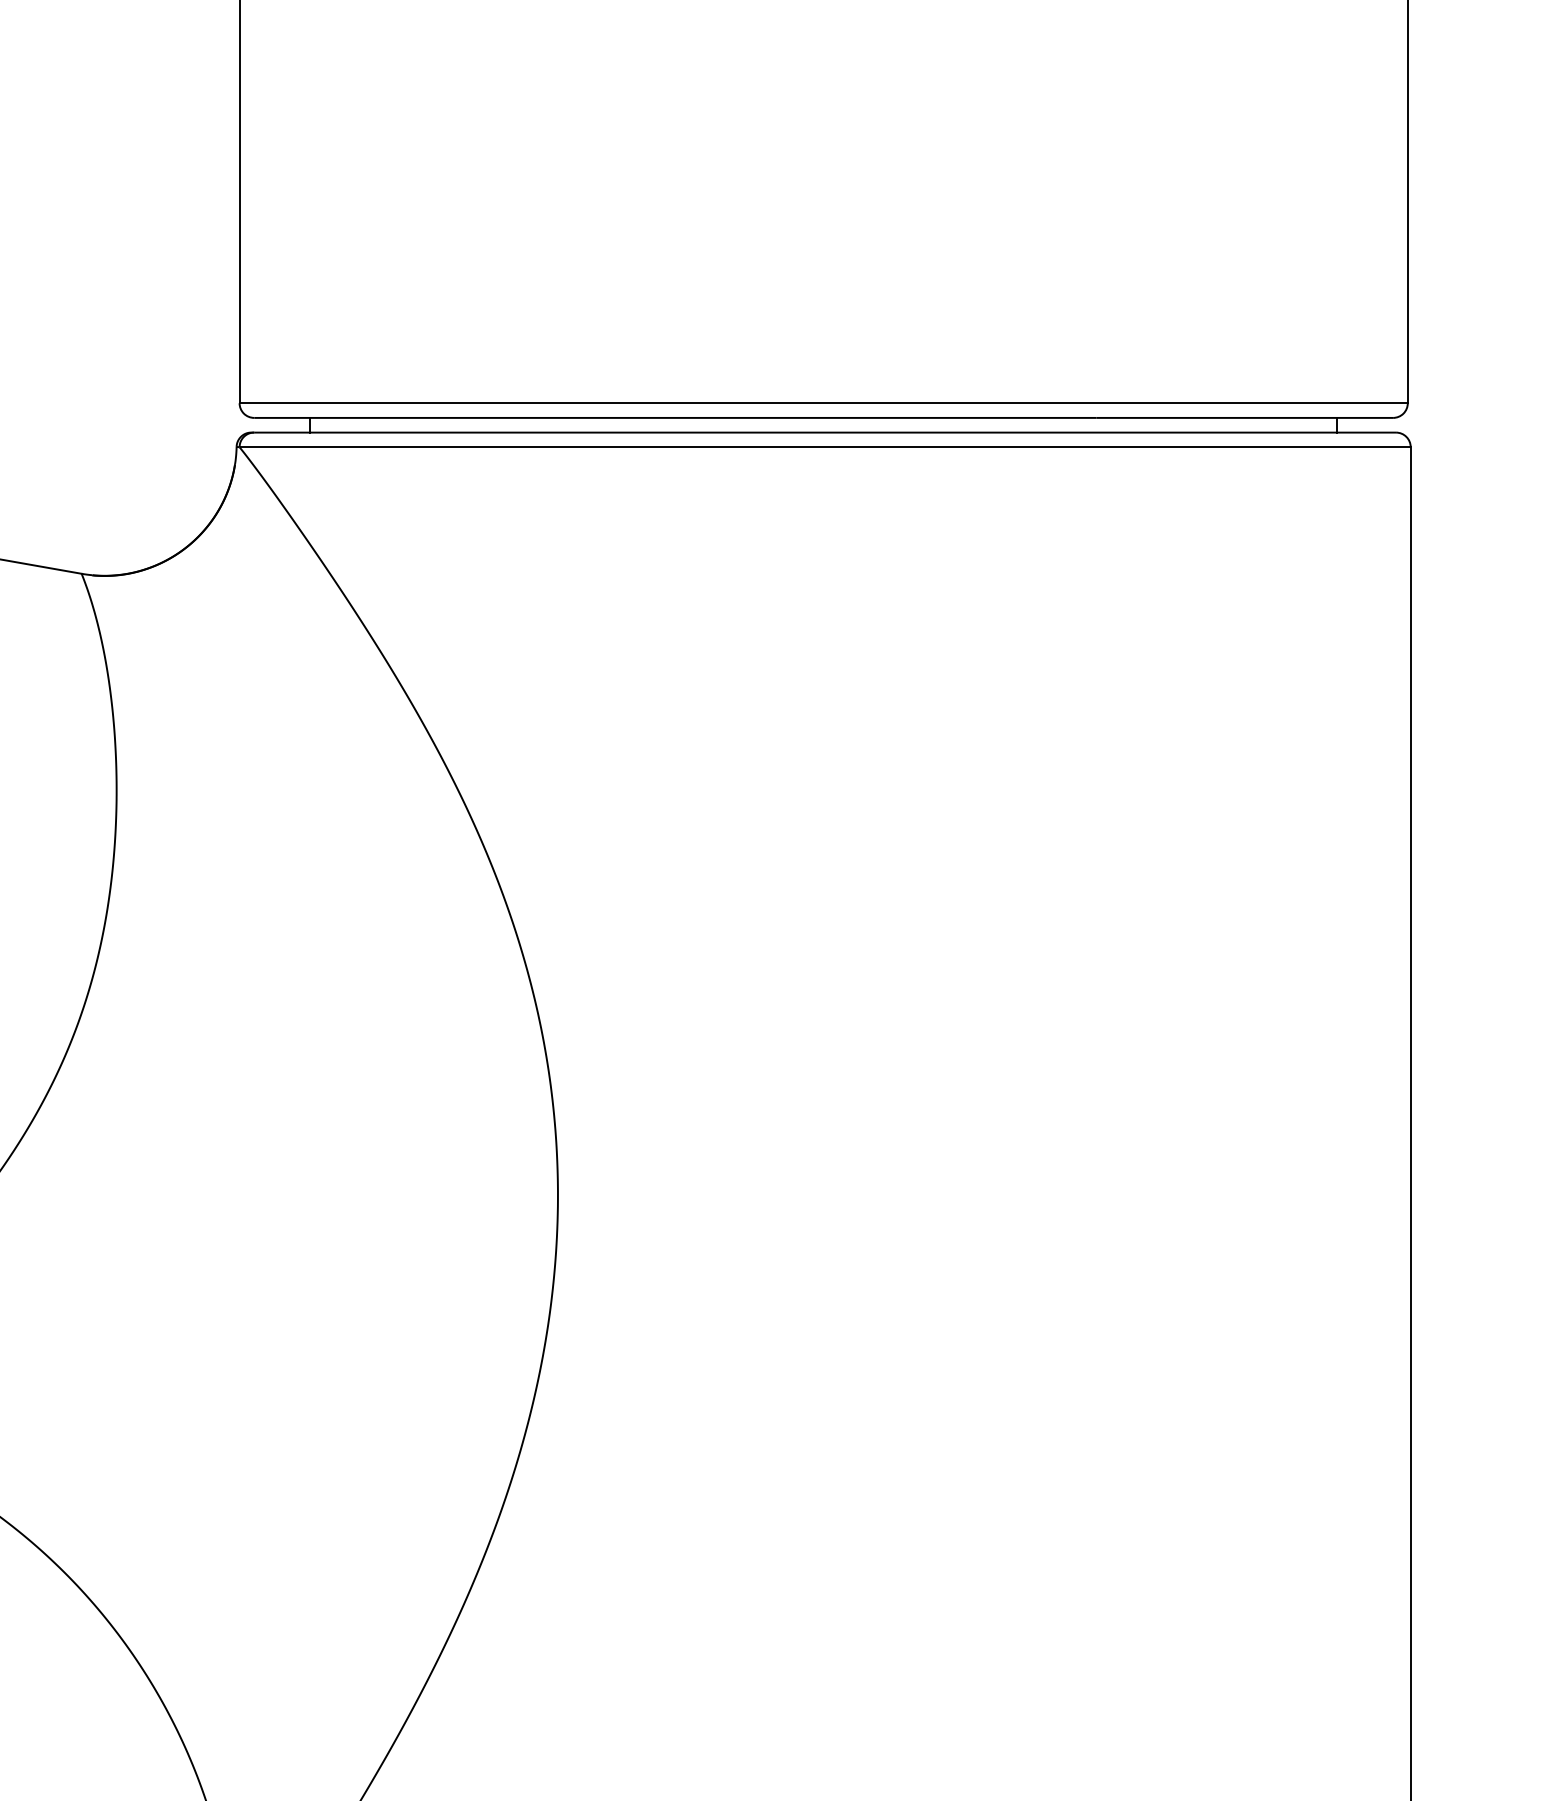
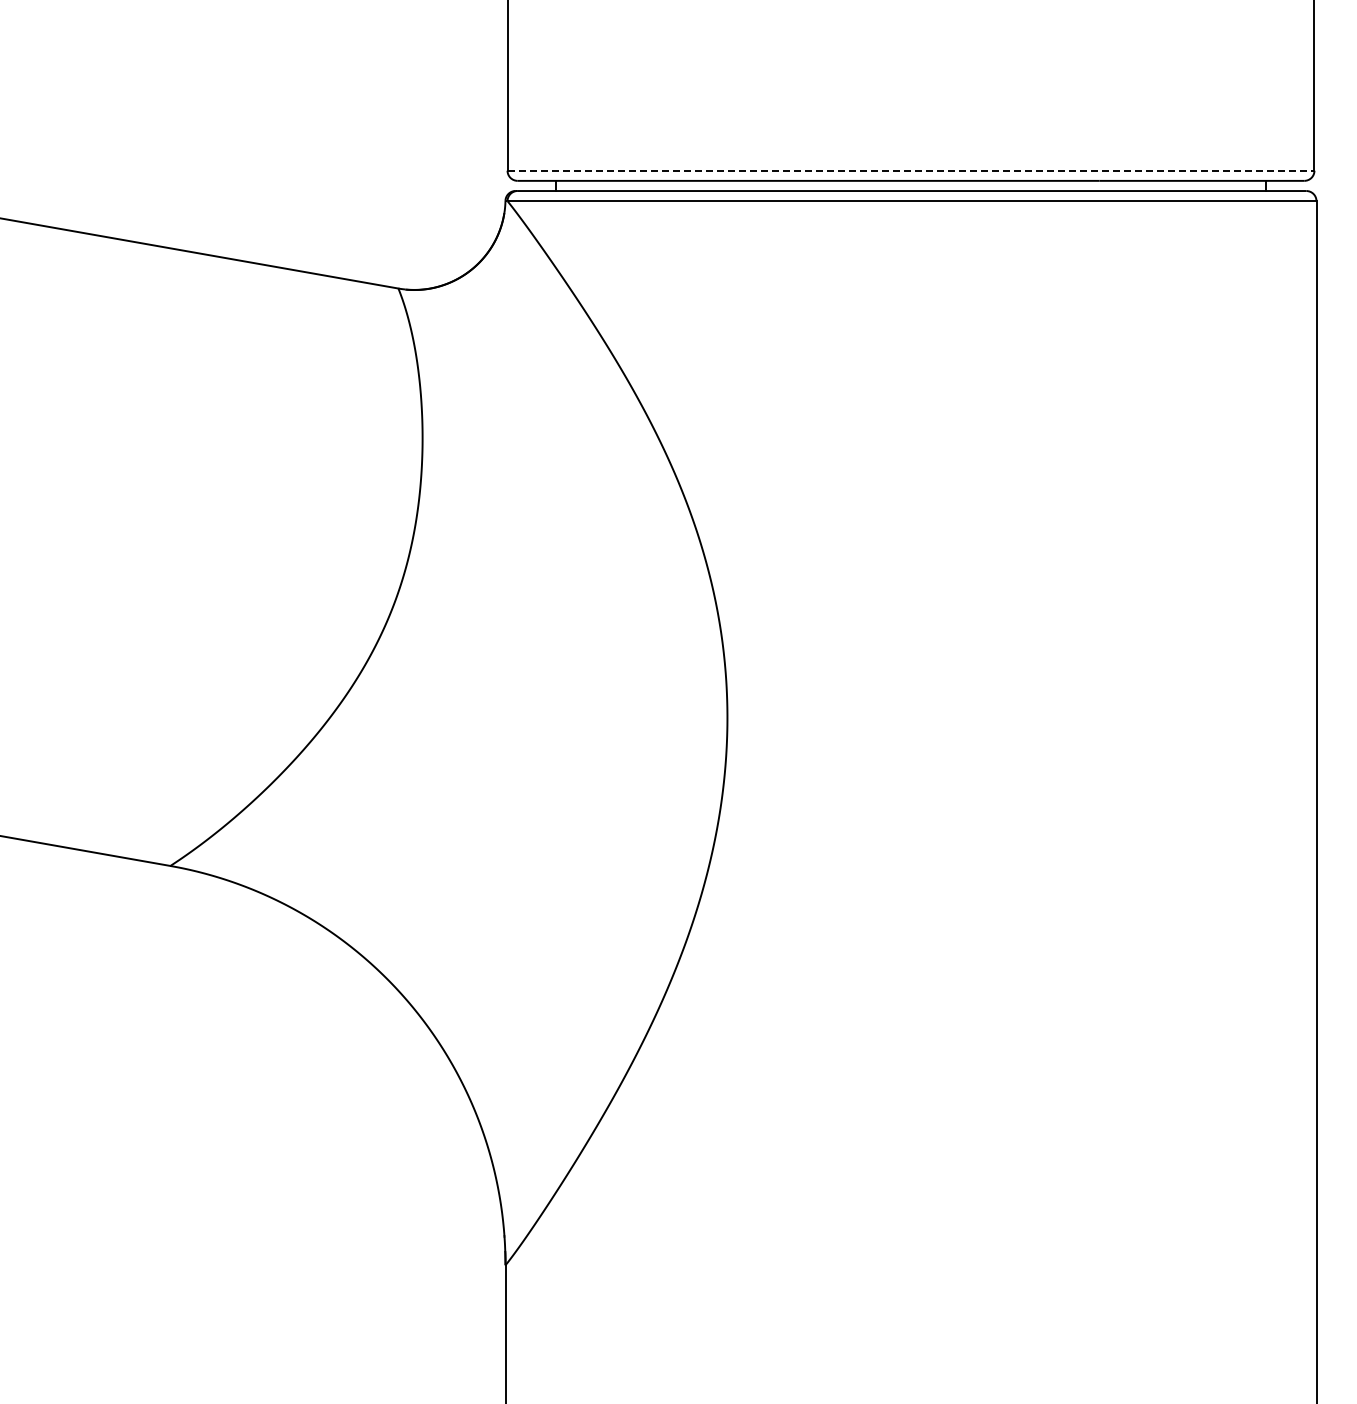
line: (824, 402) -> (911, 170), solid -> dashed

